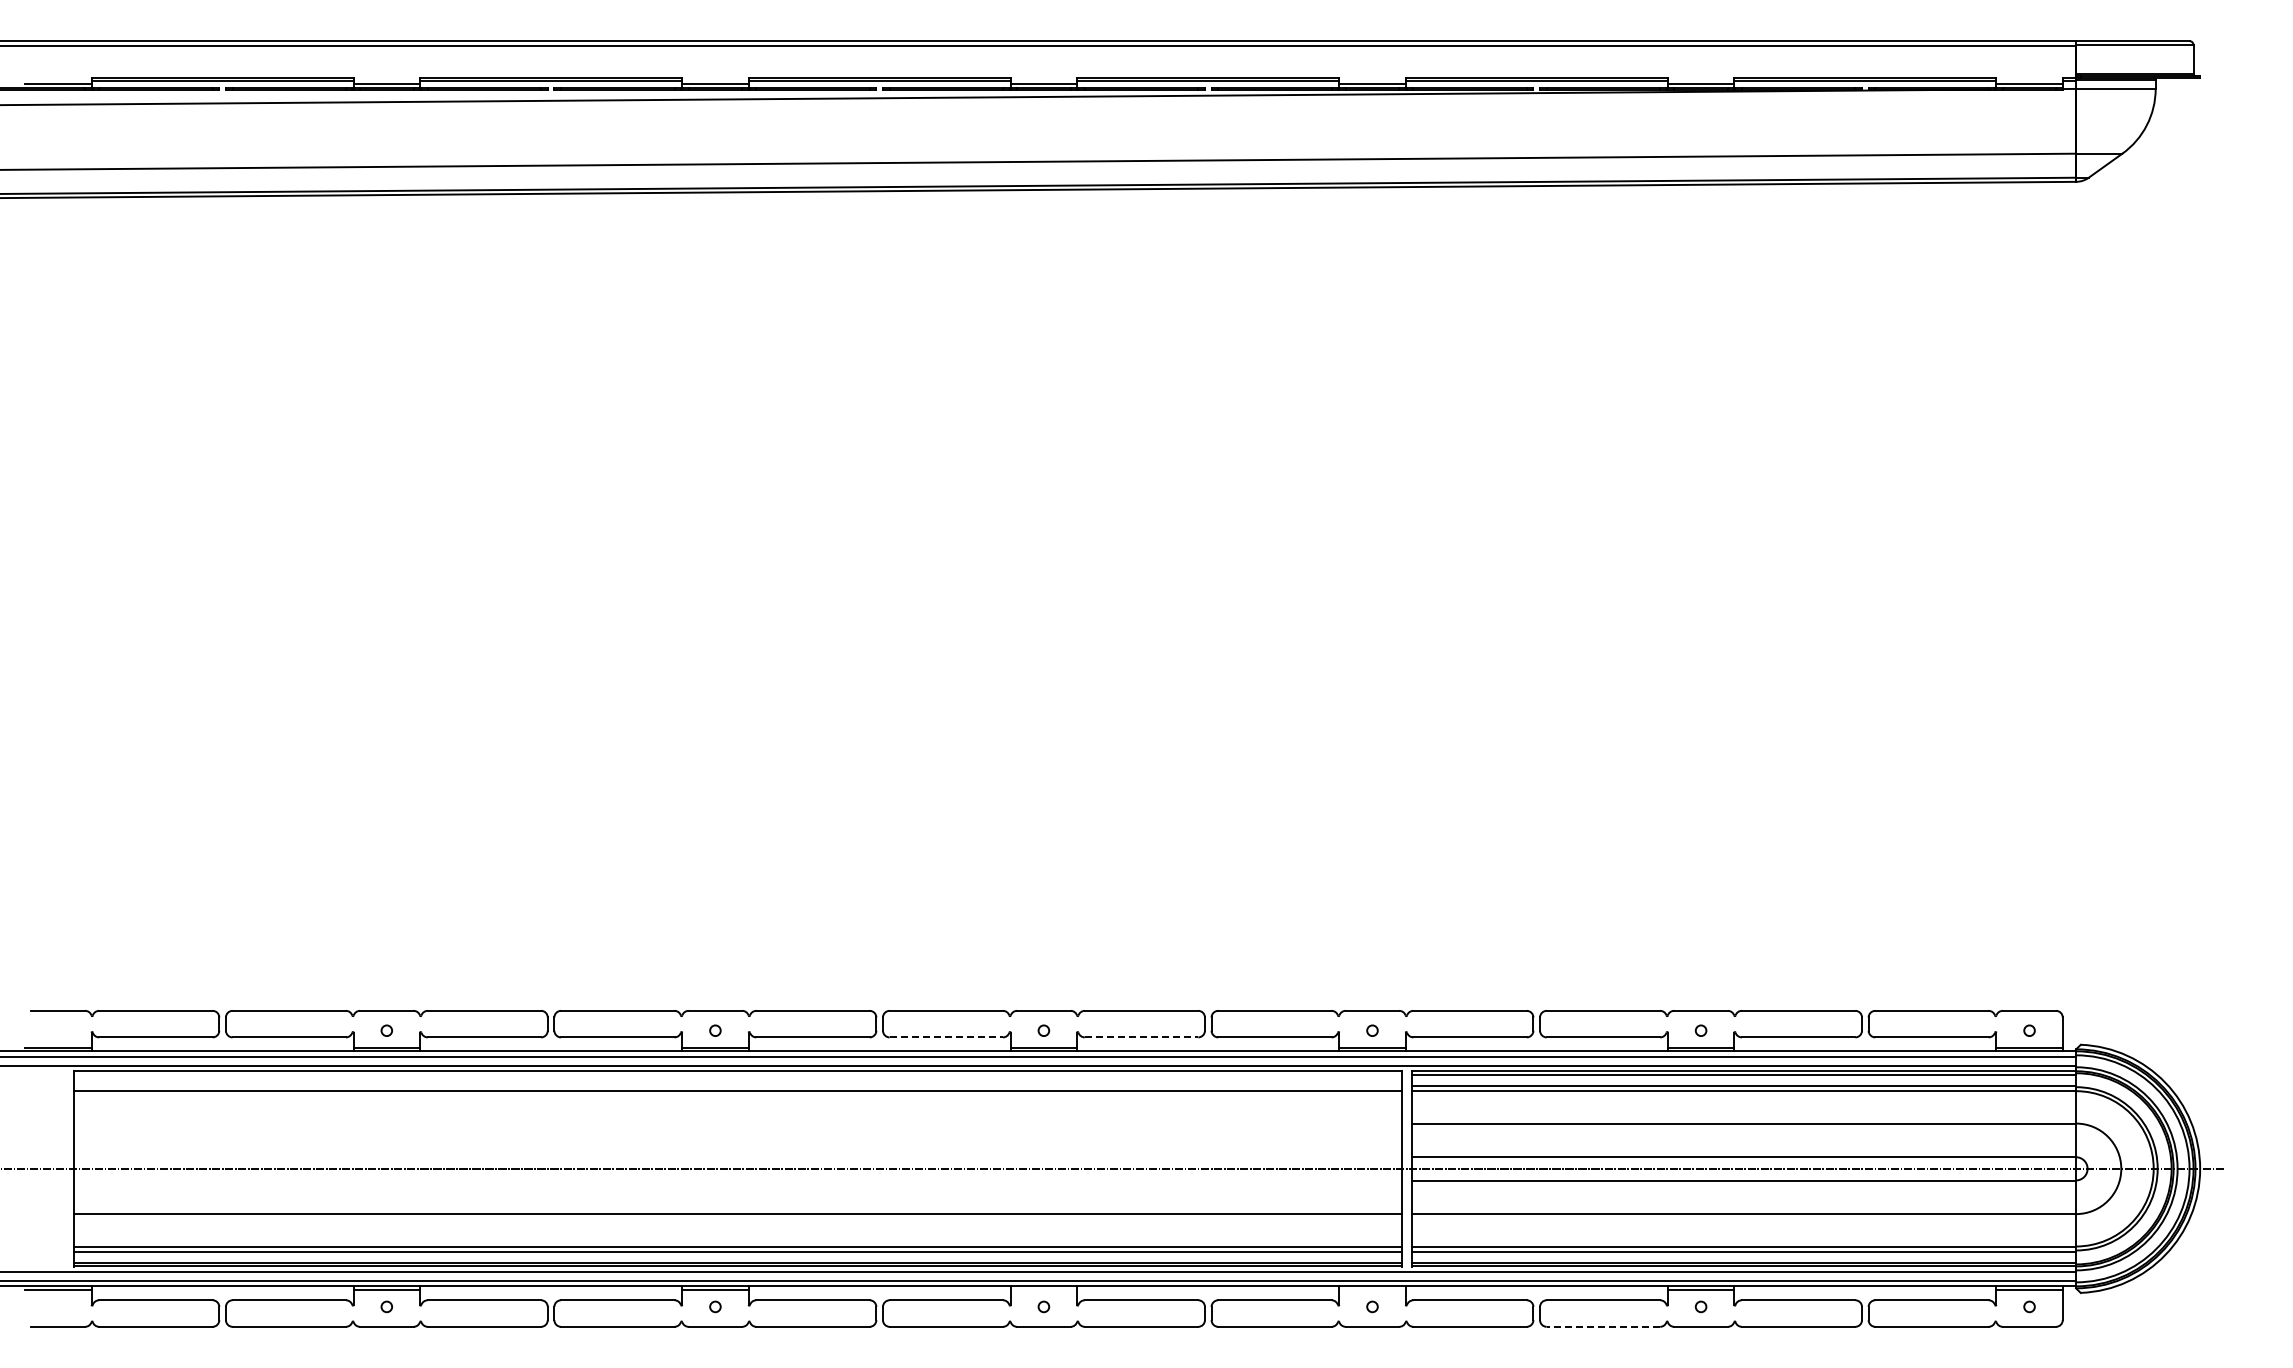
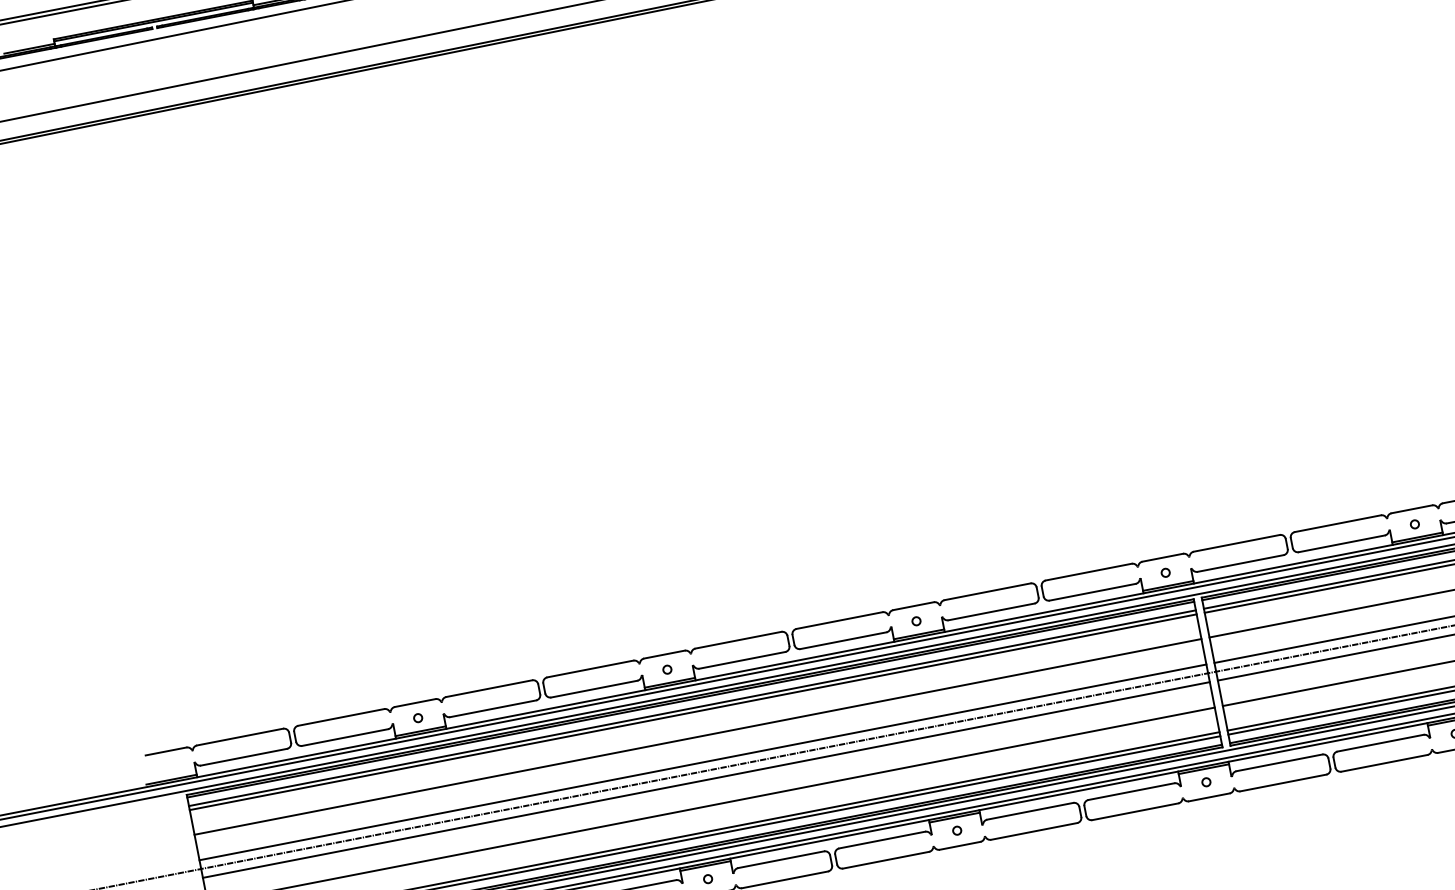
line: (946, 1037) -> (843, 640), dashed -> solid
line: (1141, 1037) -> (991, 612), dashed -> solid
line: (737, 1074) -> (690, 699), added
line: (737, 1085) -> (692, 707), added
line: (737, 1123) -> (697, 736), added
line: (737, 1157) -> (702, 762), added
line: (737, 1180) -> (706, 780), added
line: (1043, 1289) -> (954, 817), added
line: (1372, 1289) -> (1203, 769), added
line: (1603, 1326) -> (1384, 763), dashed -> solid

